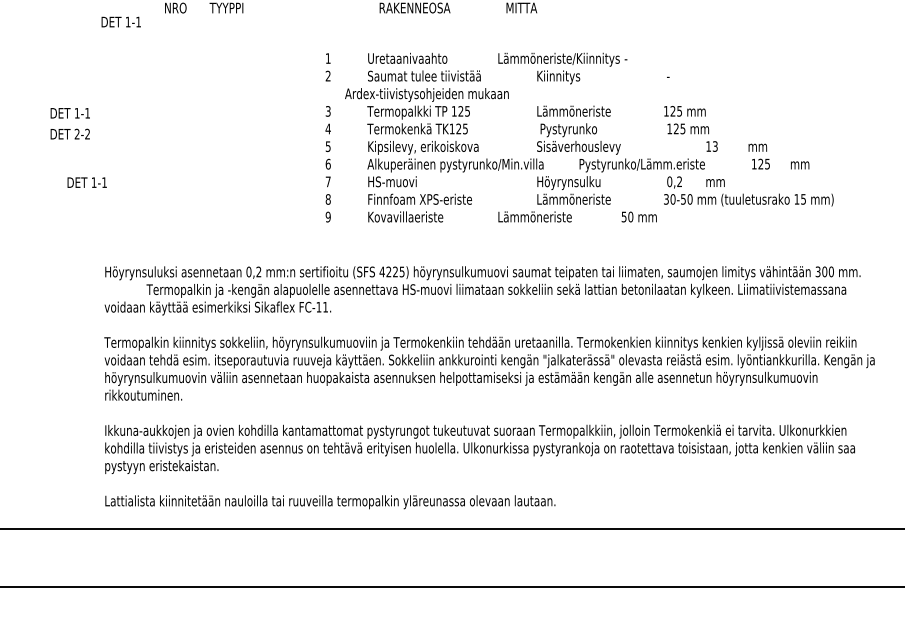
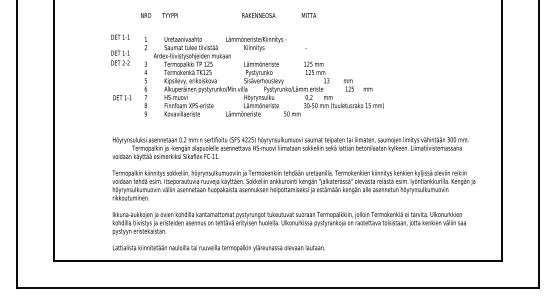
text: (121, 20) -> (120, 36), moved
text: (70, 122) -> (120, 57), moved
text: (577, 137) -> (263, 76), moved
text: (87, 181) -> (122, 97), moved

